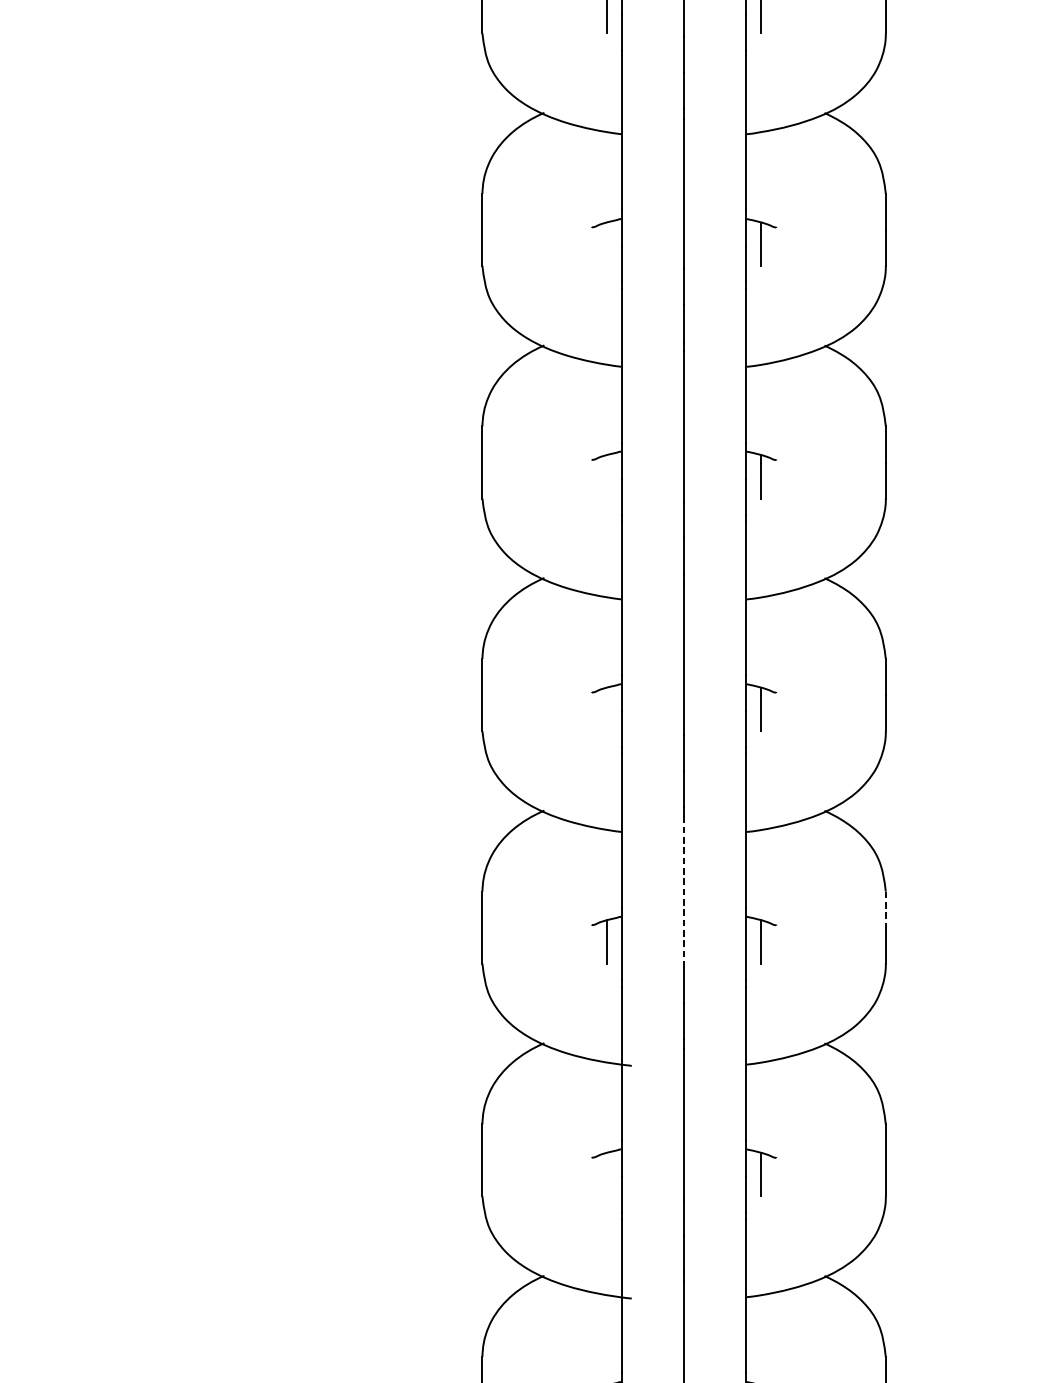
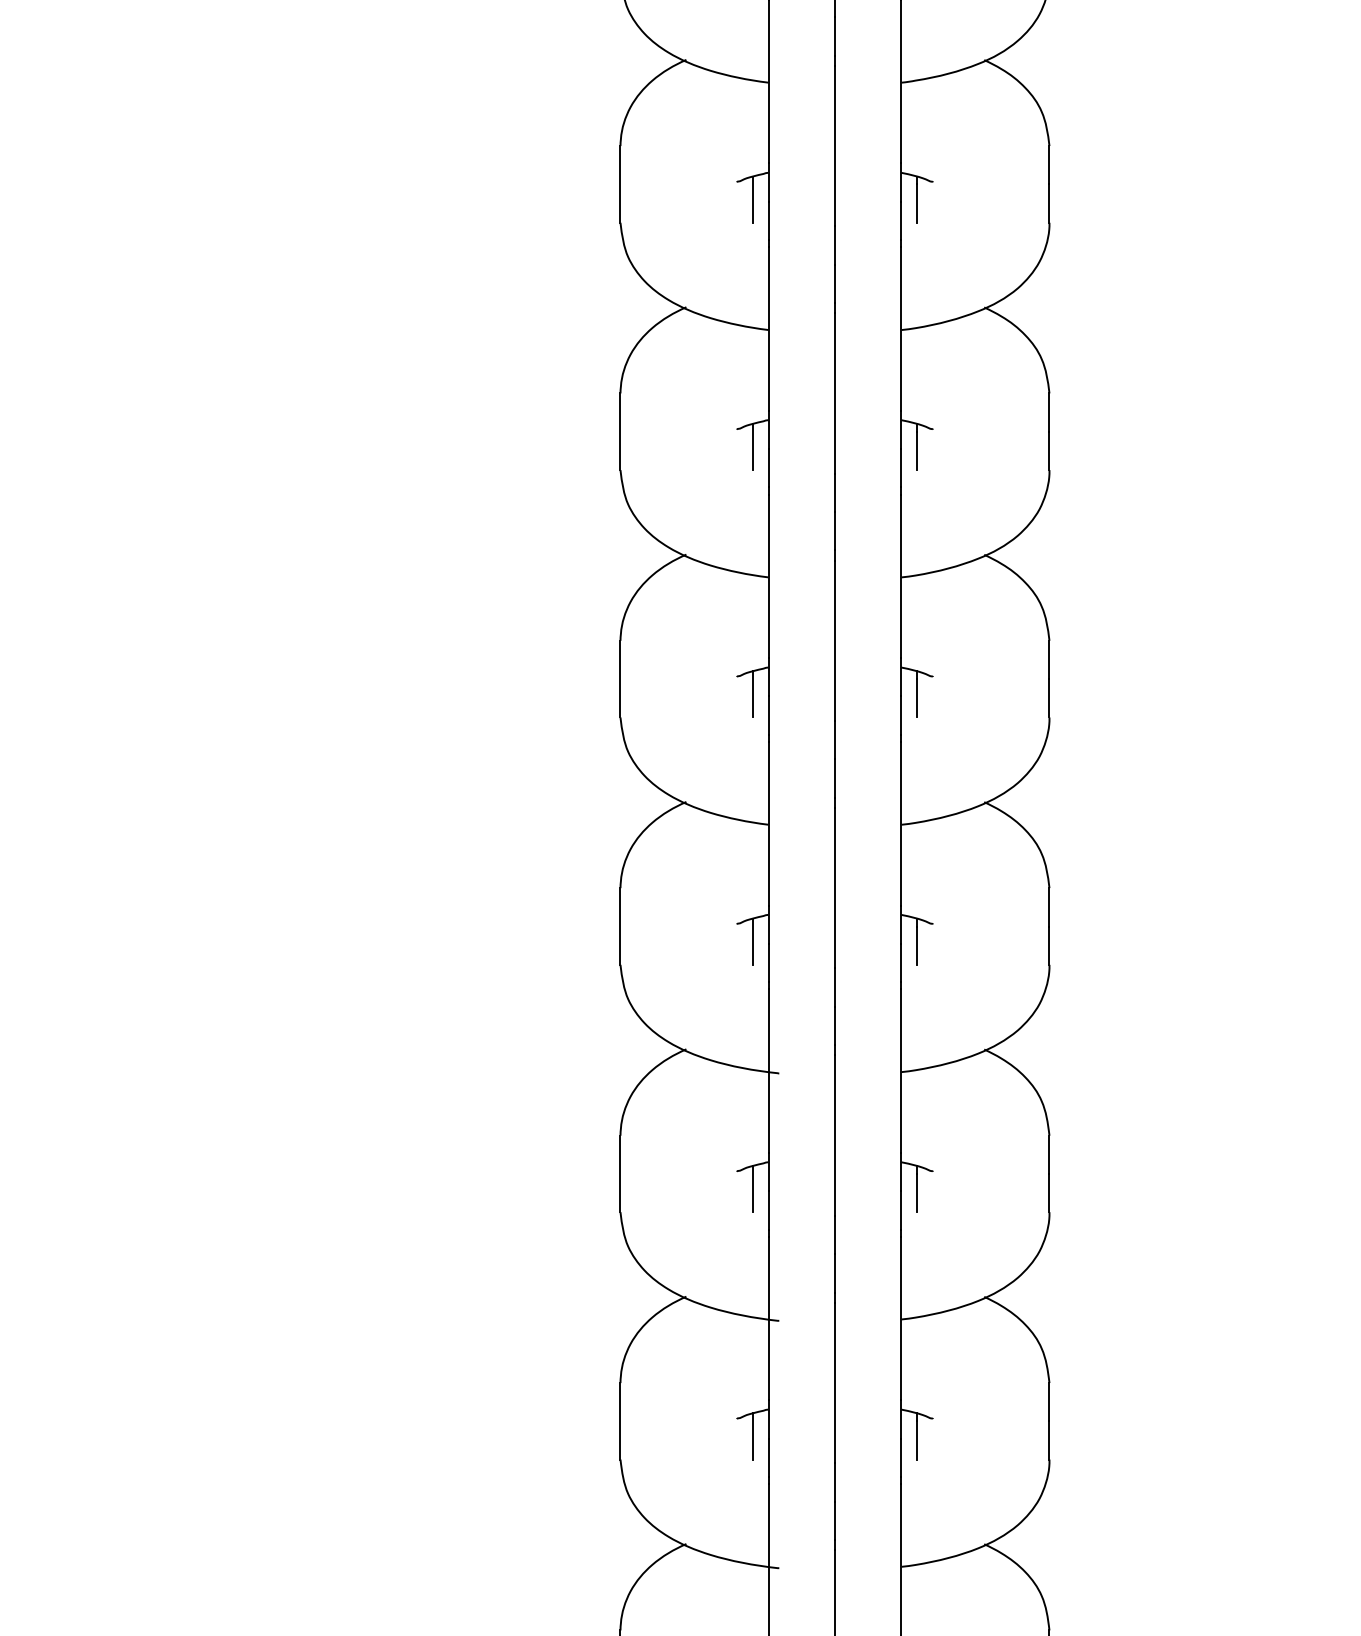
line: (606, 244) -> (752, 199), added
line: (606, 477) -> (752, 447), added
line: (606, 709) -> (752, 694), added
line: (683, 891) -> (834, 888), dashed -> solid
line: (885, 909) -> (1049, 907), dashed -> solid
line: (606, 1174) -> (752, 1189), added

